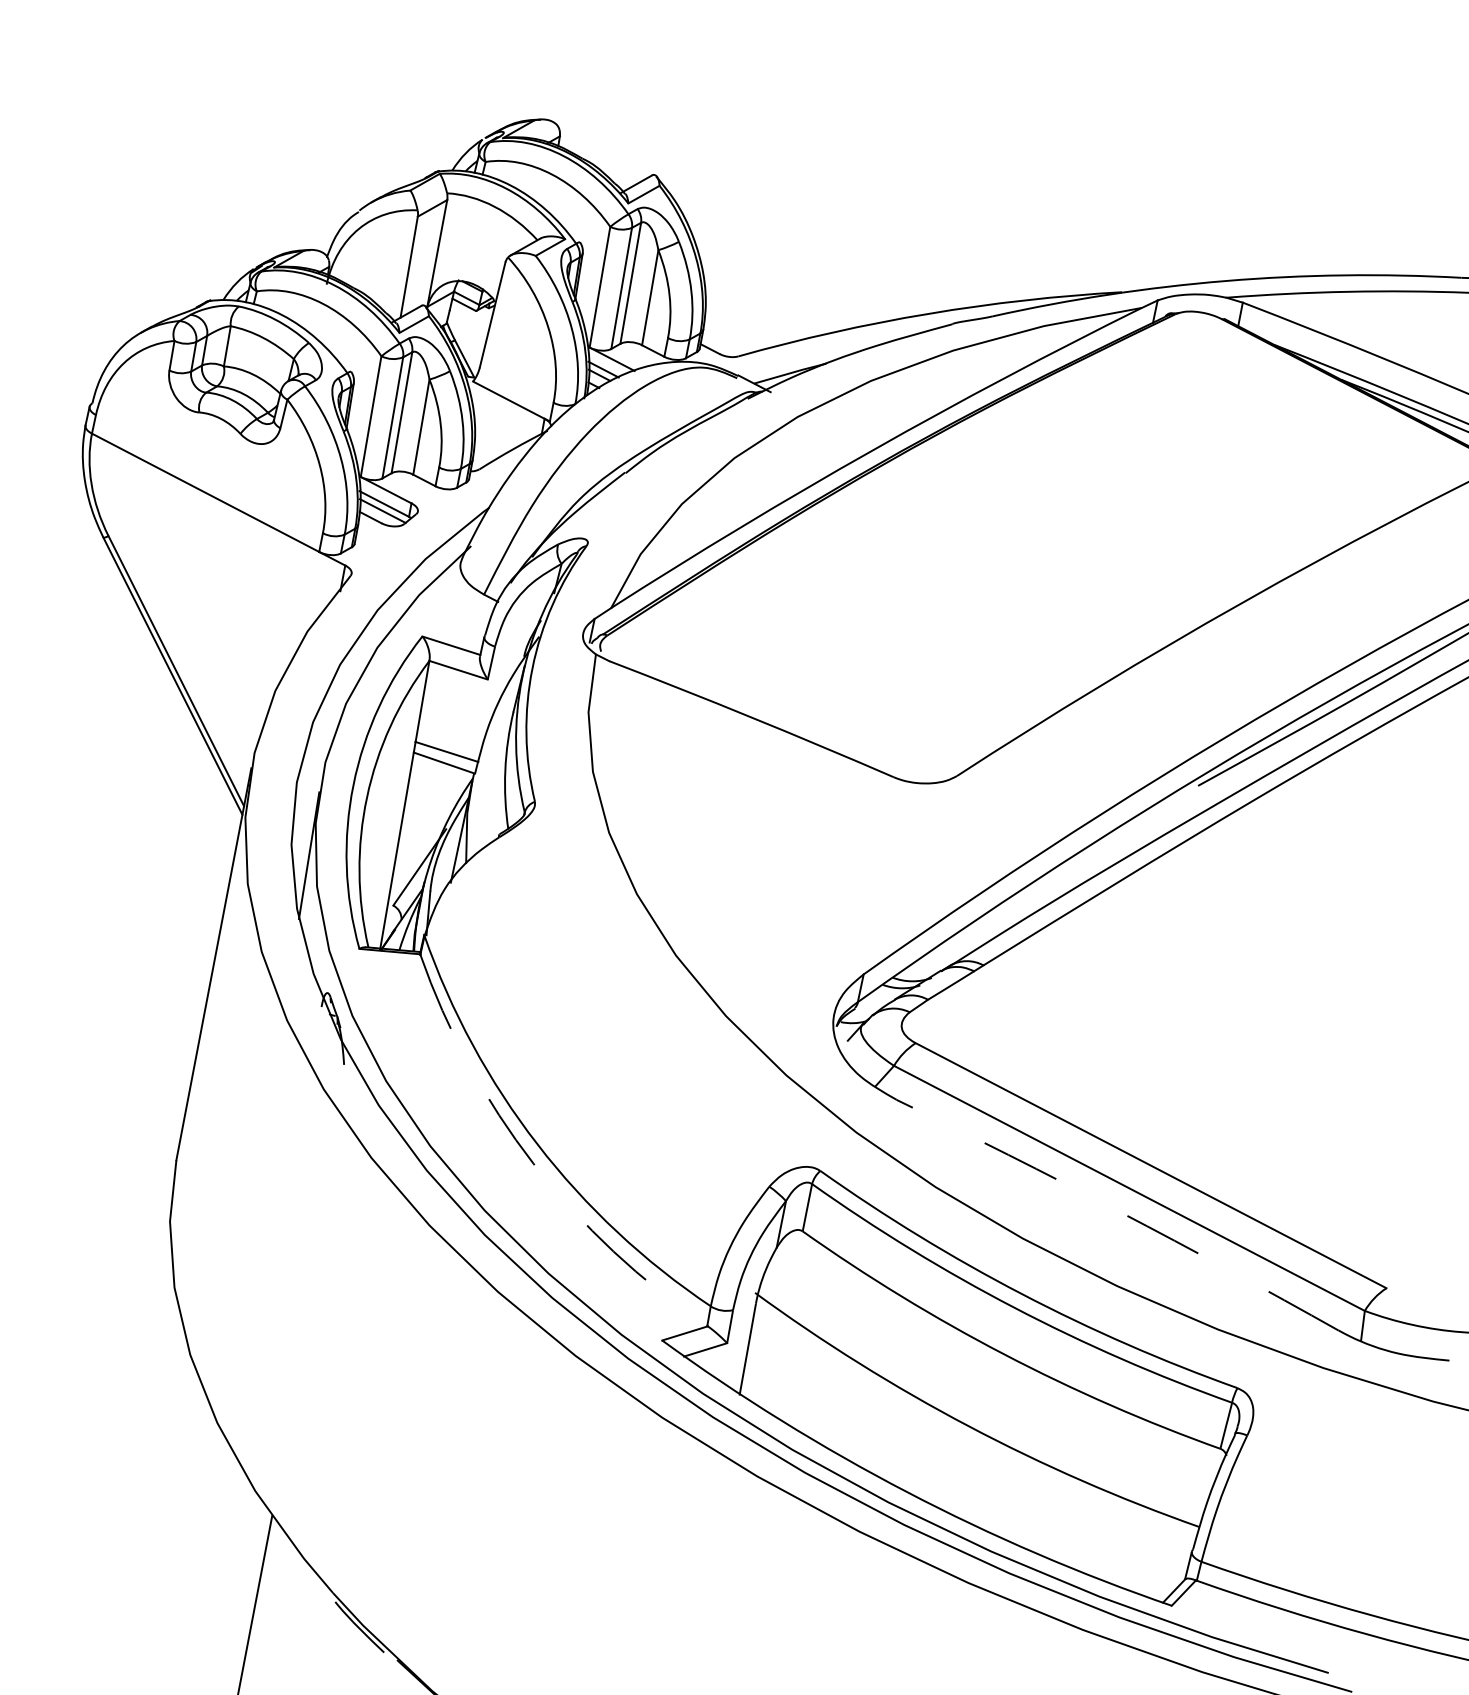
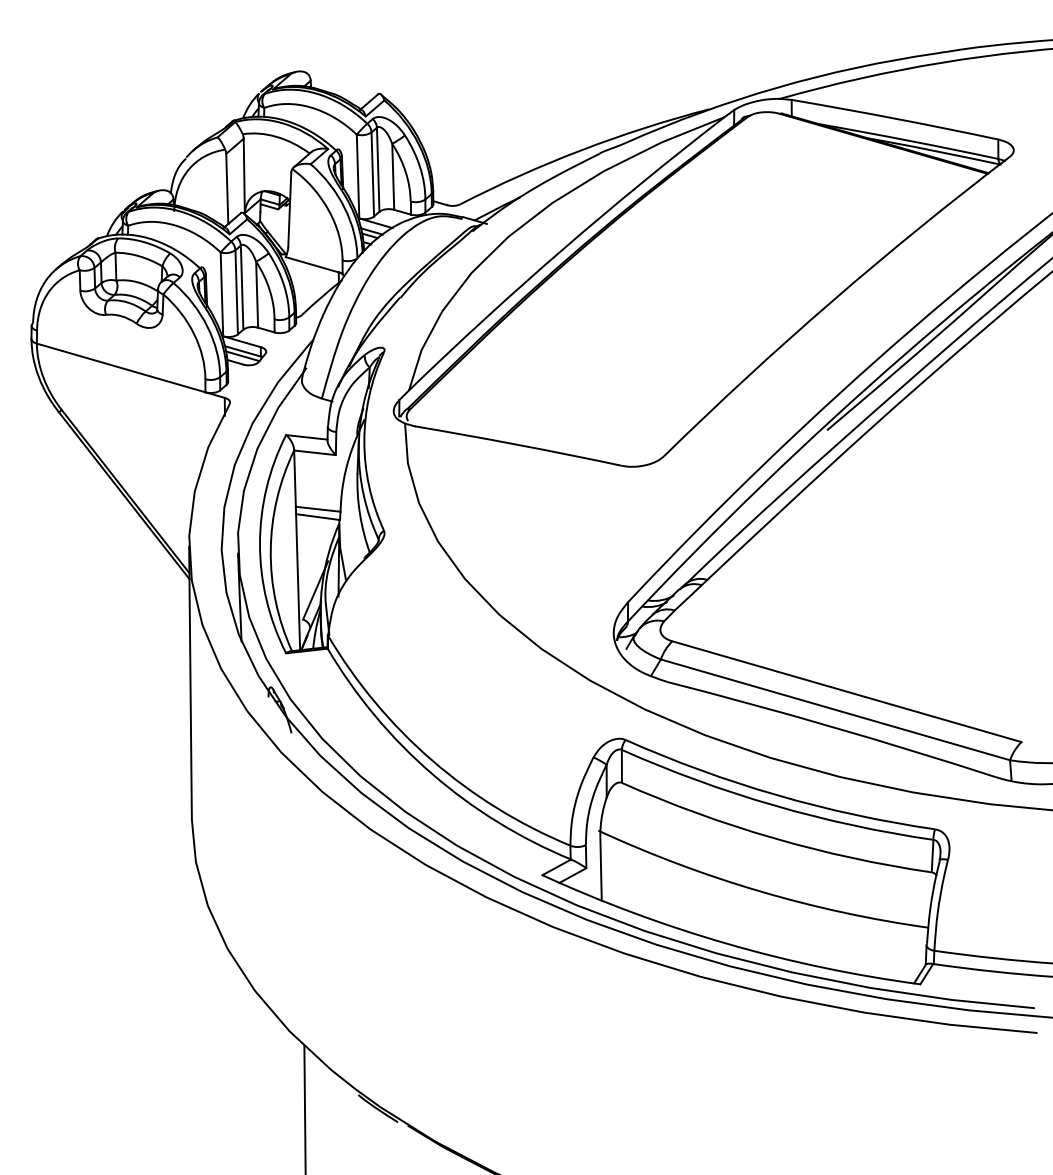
arc: (534, 1163) -> (432, 773), dashed -> solid
arc: (1118, 1211) -> (831, 726), dashed -> solid

